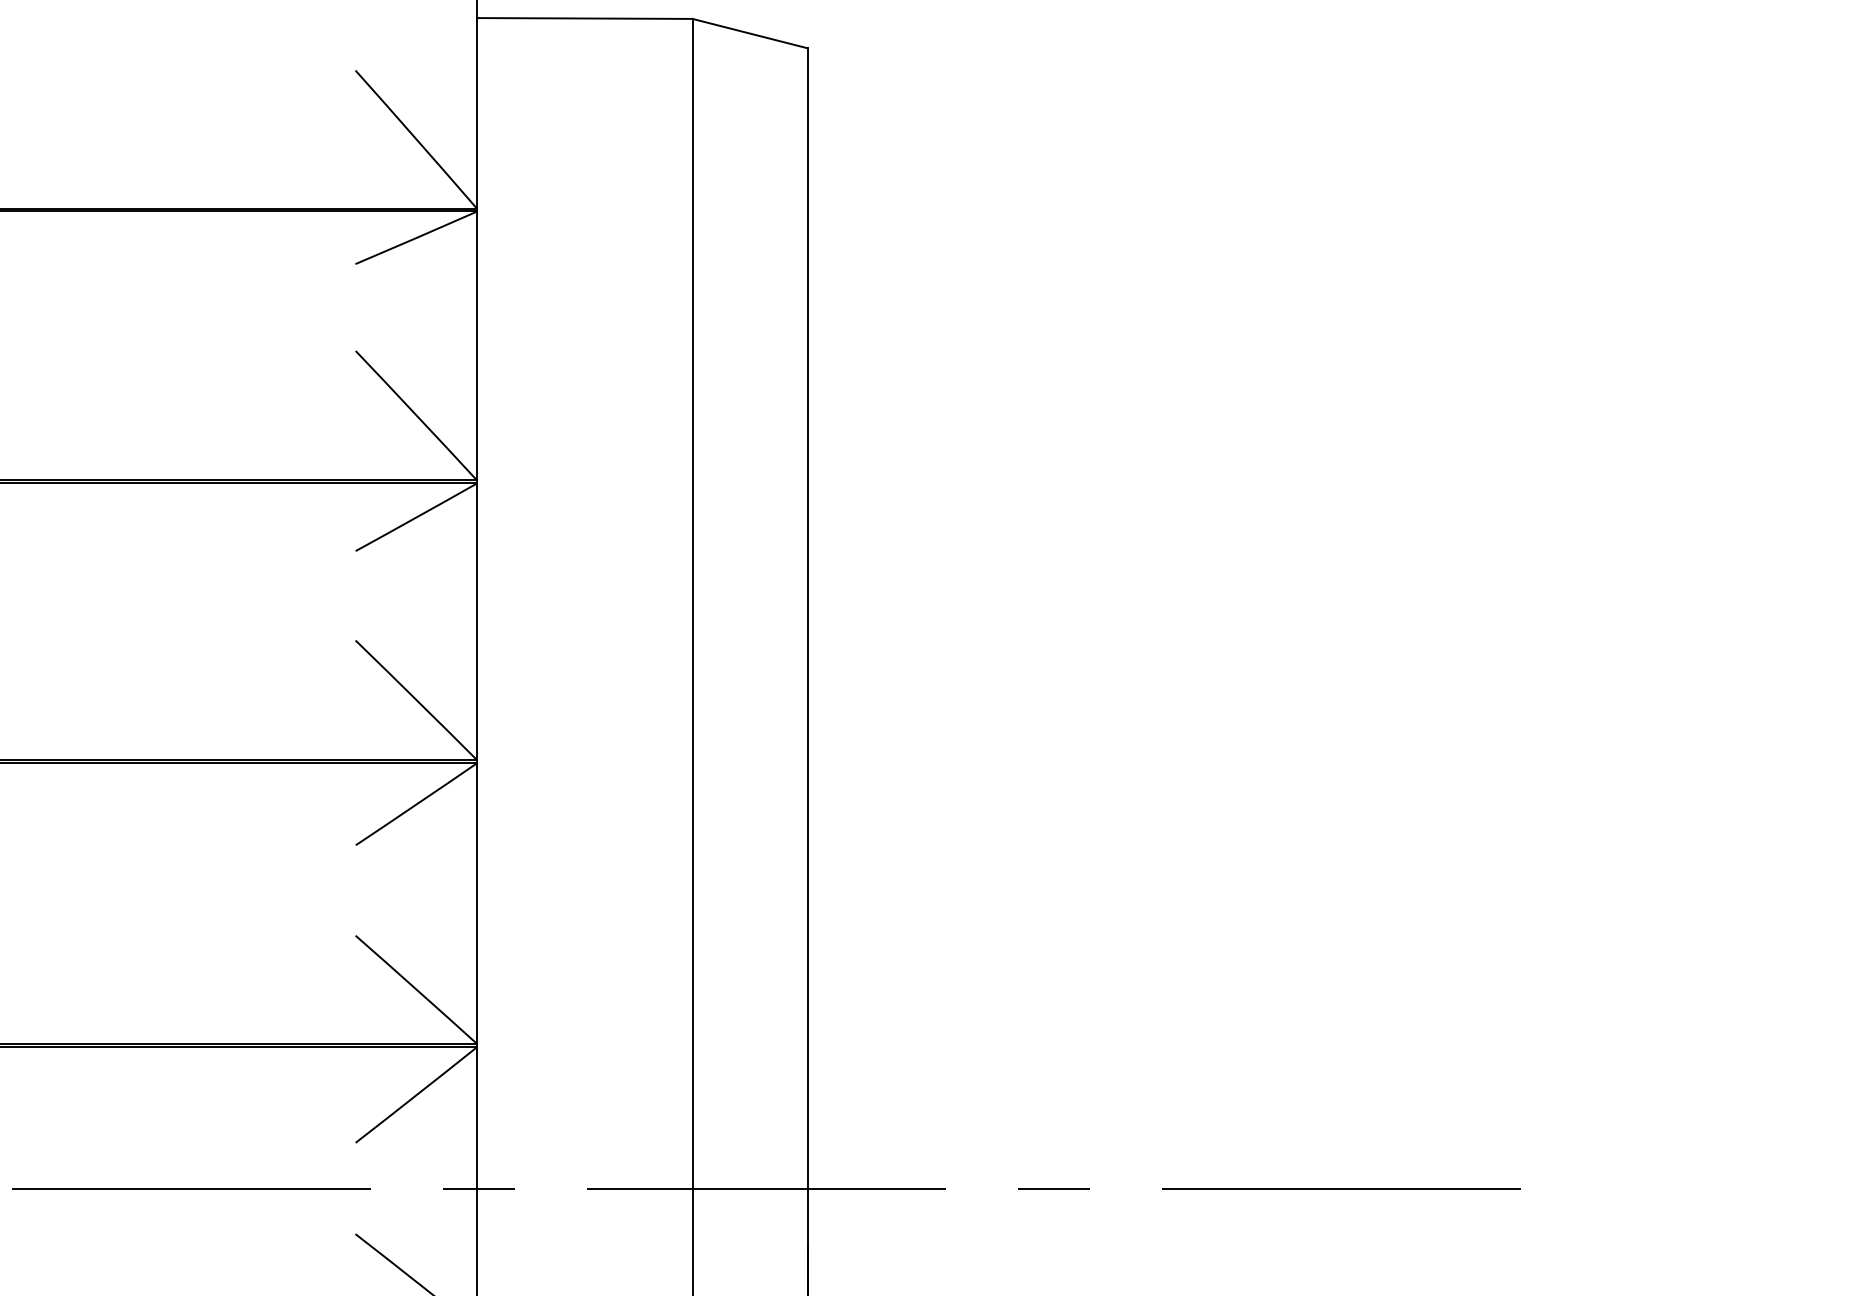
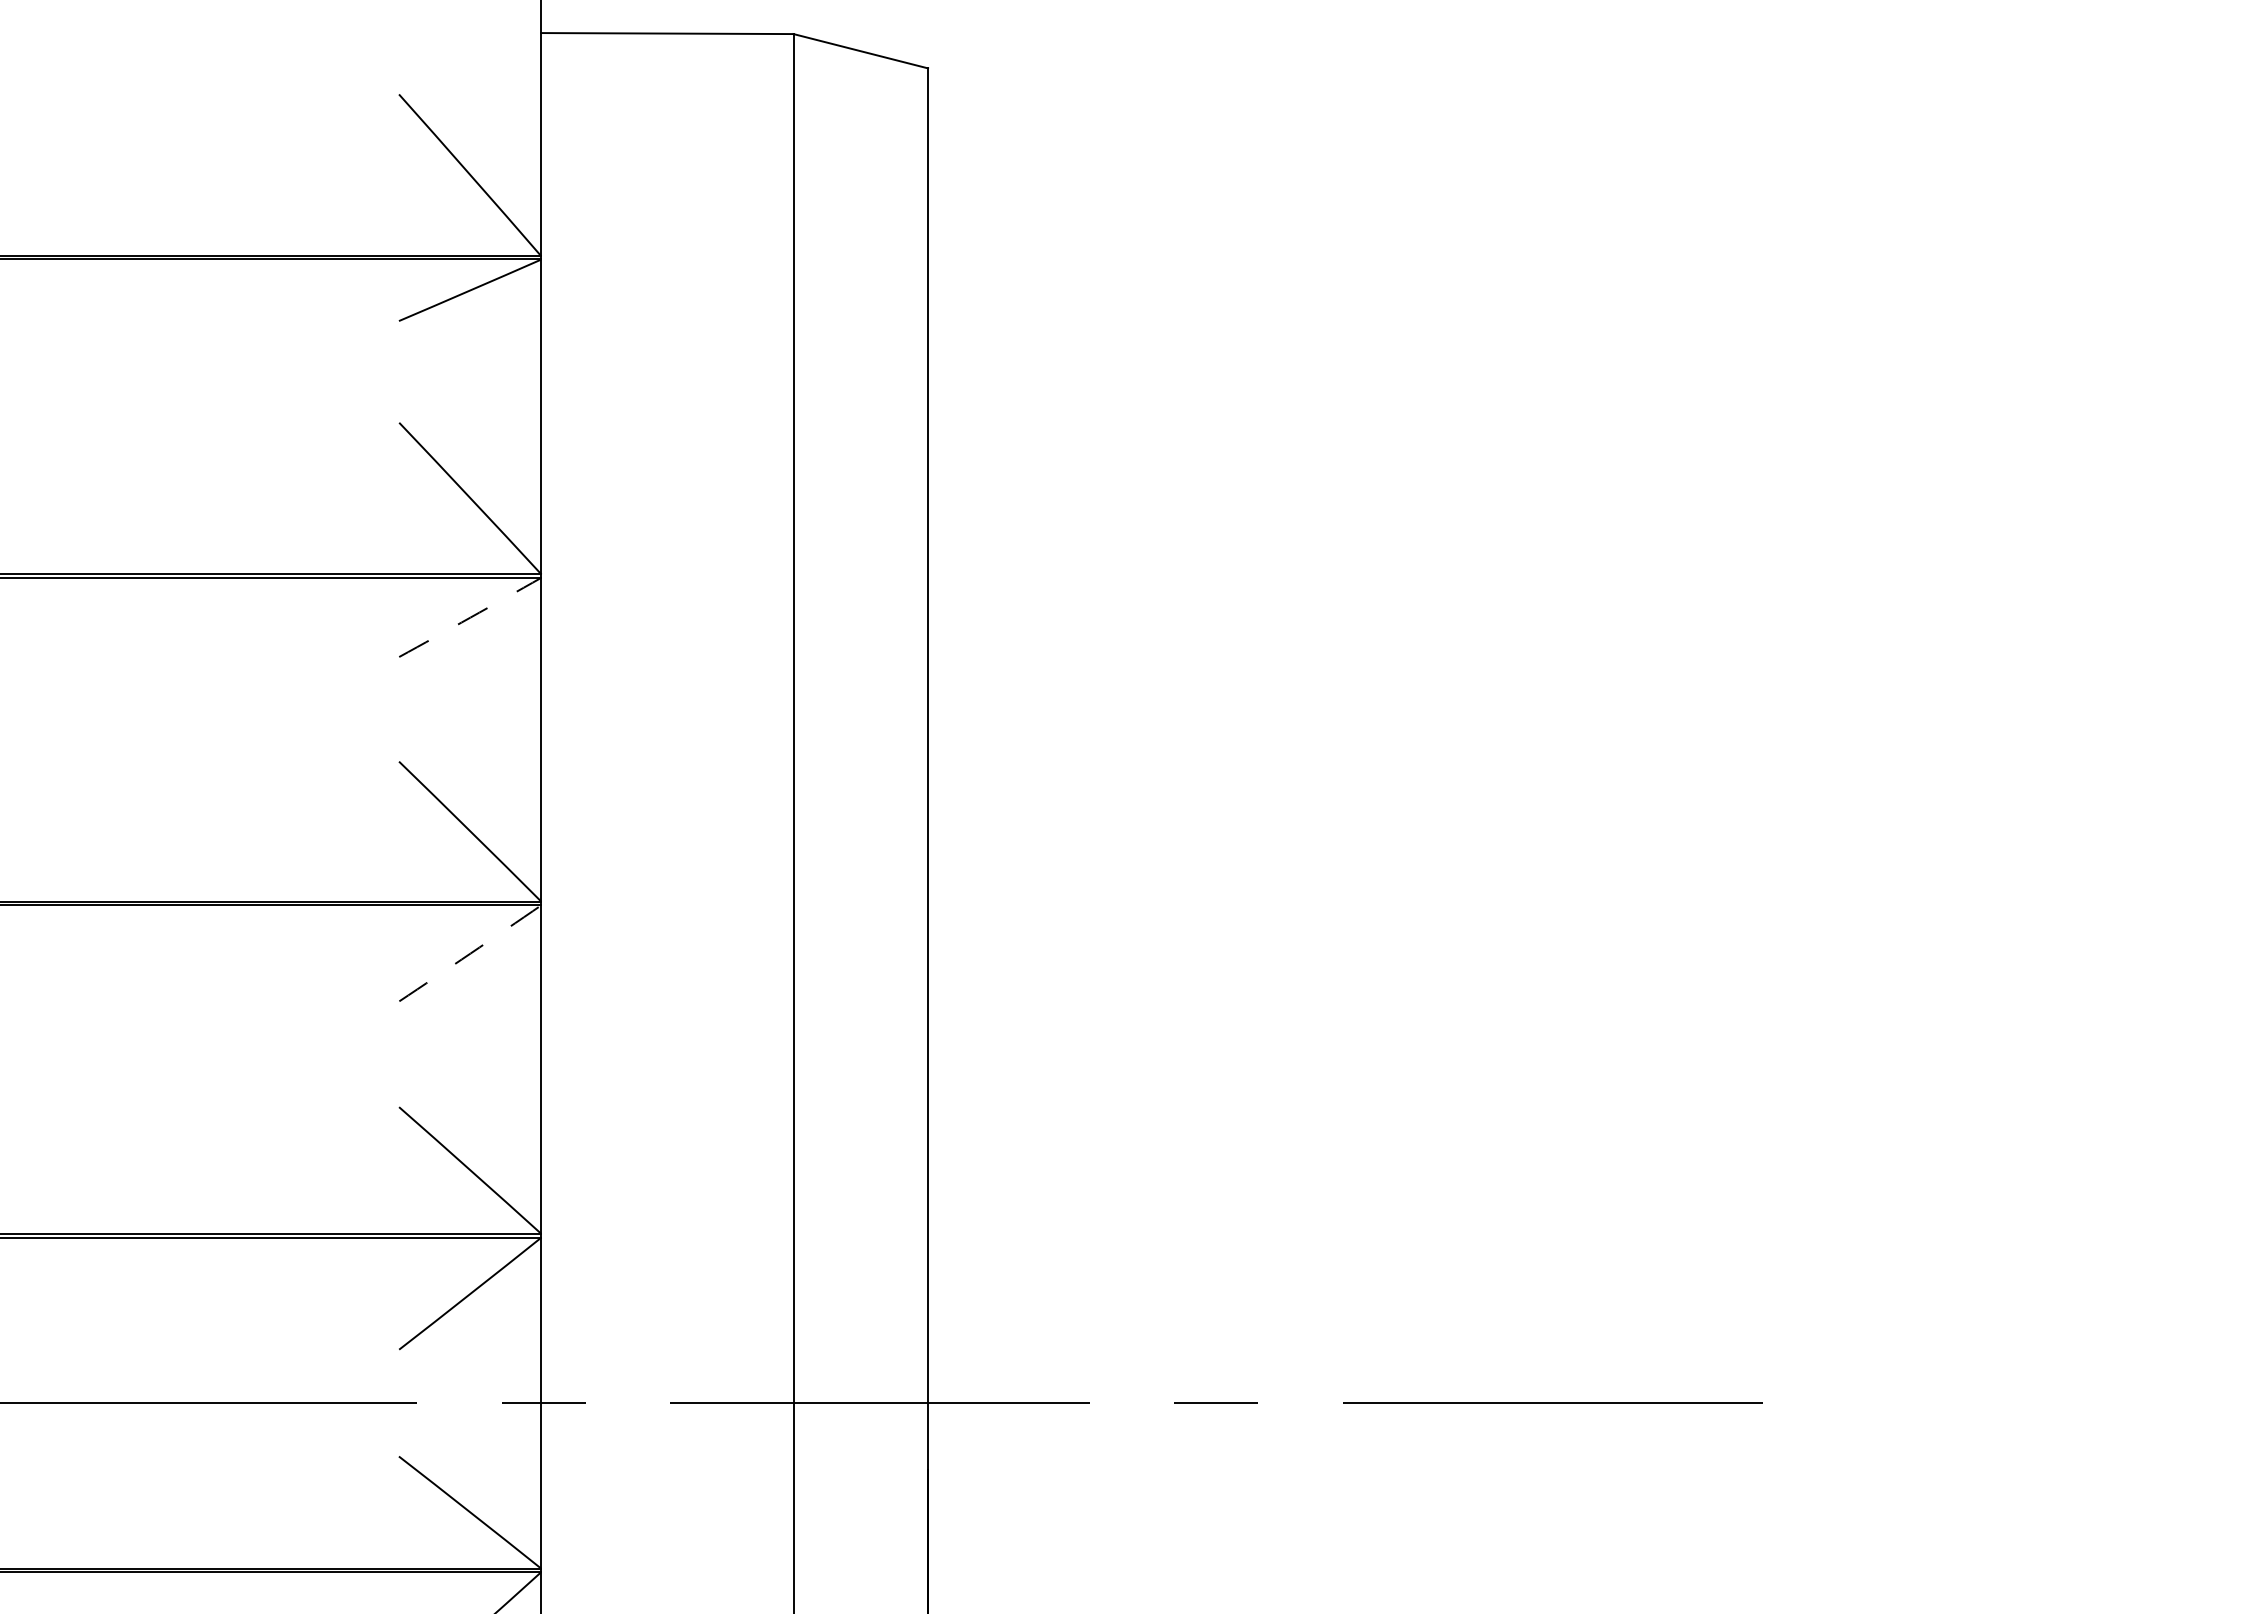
arc: (416, 517) -> (470, 617), solid -> dashed
arc: (416, 804) -> (470, 953), solid -> dashed

